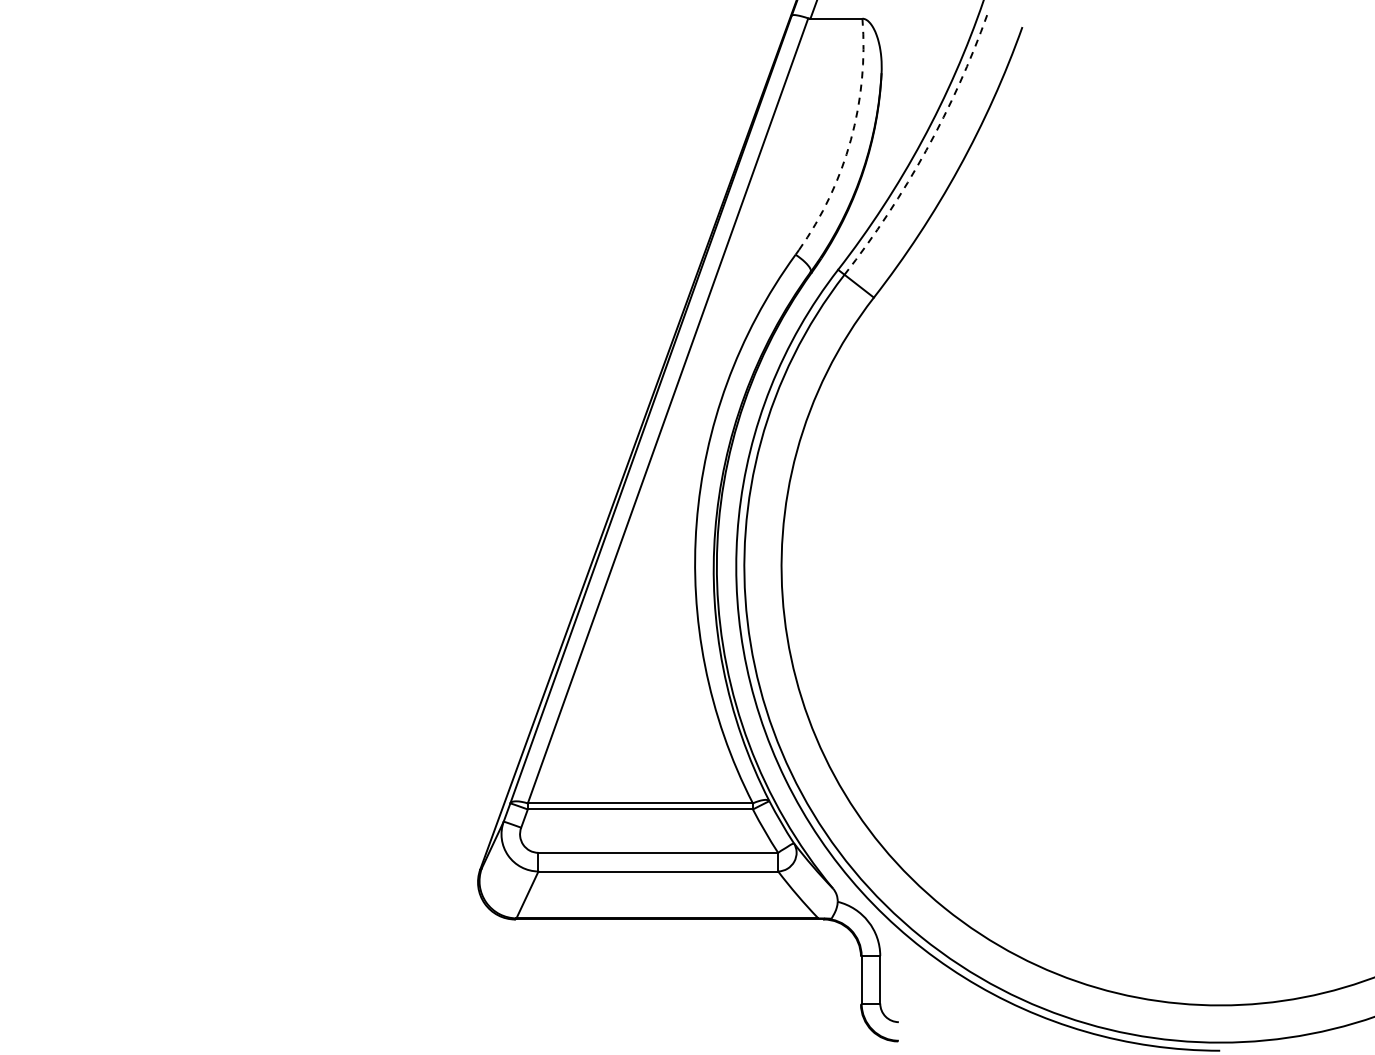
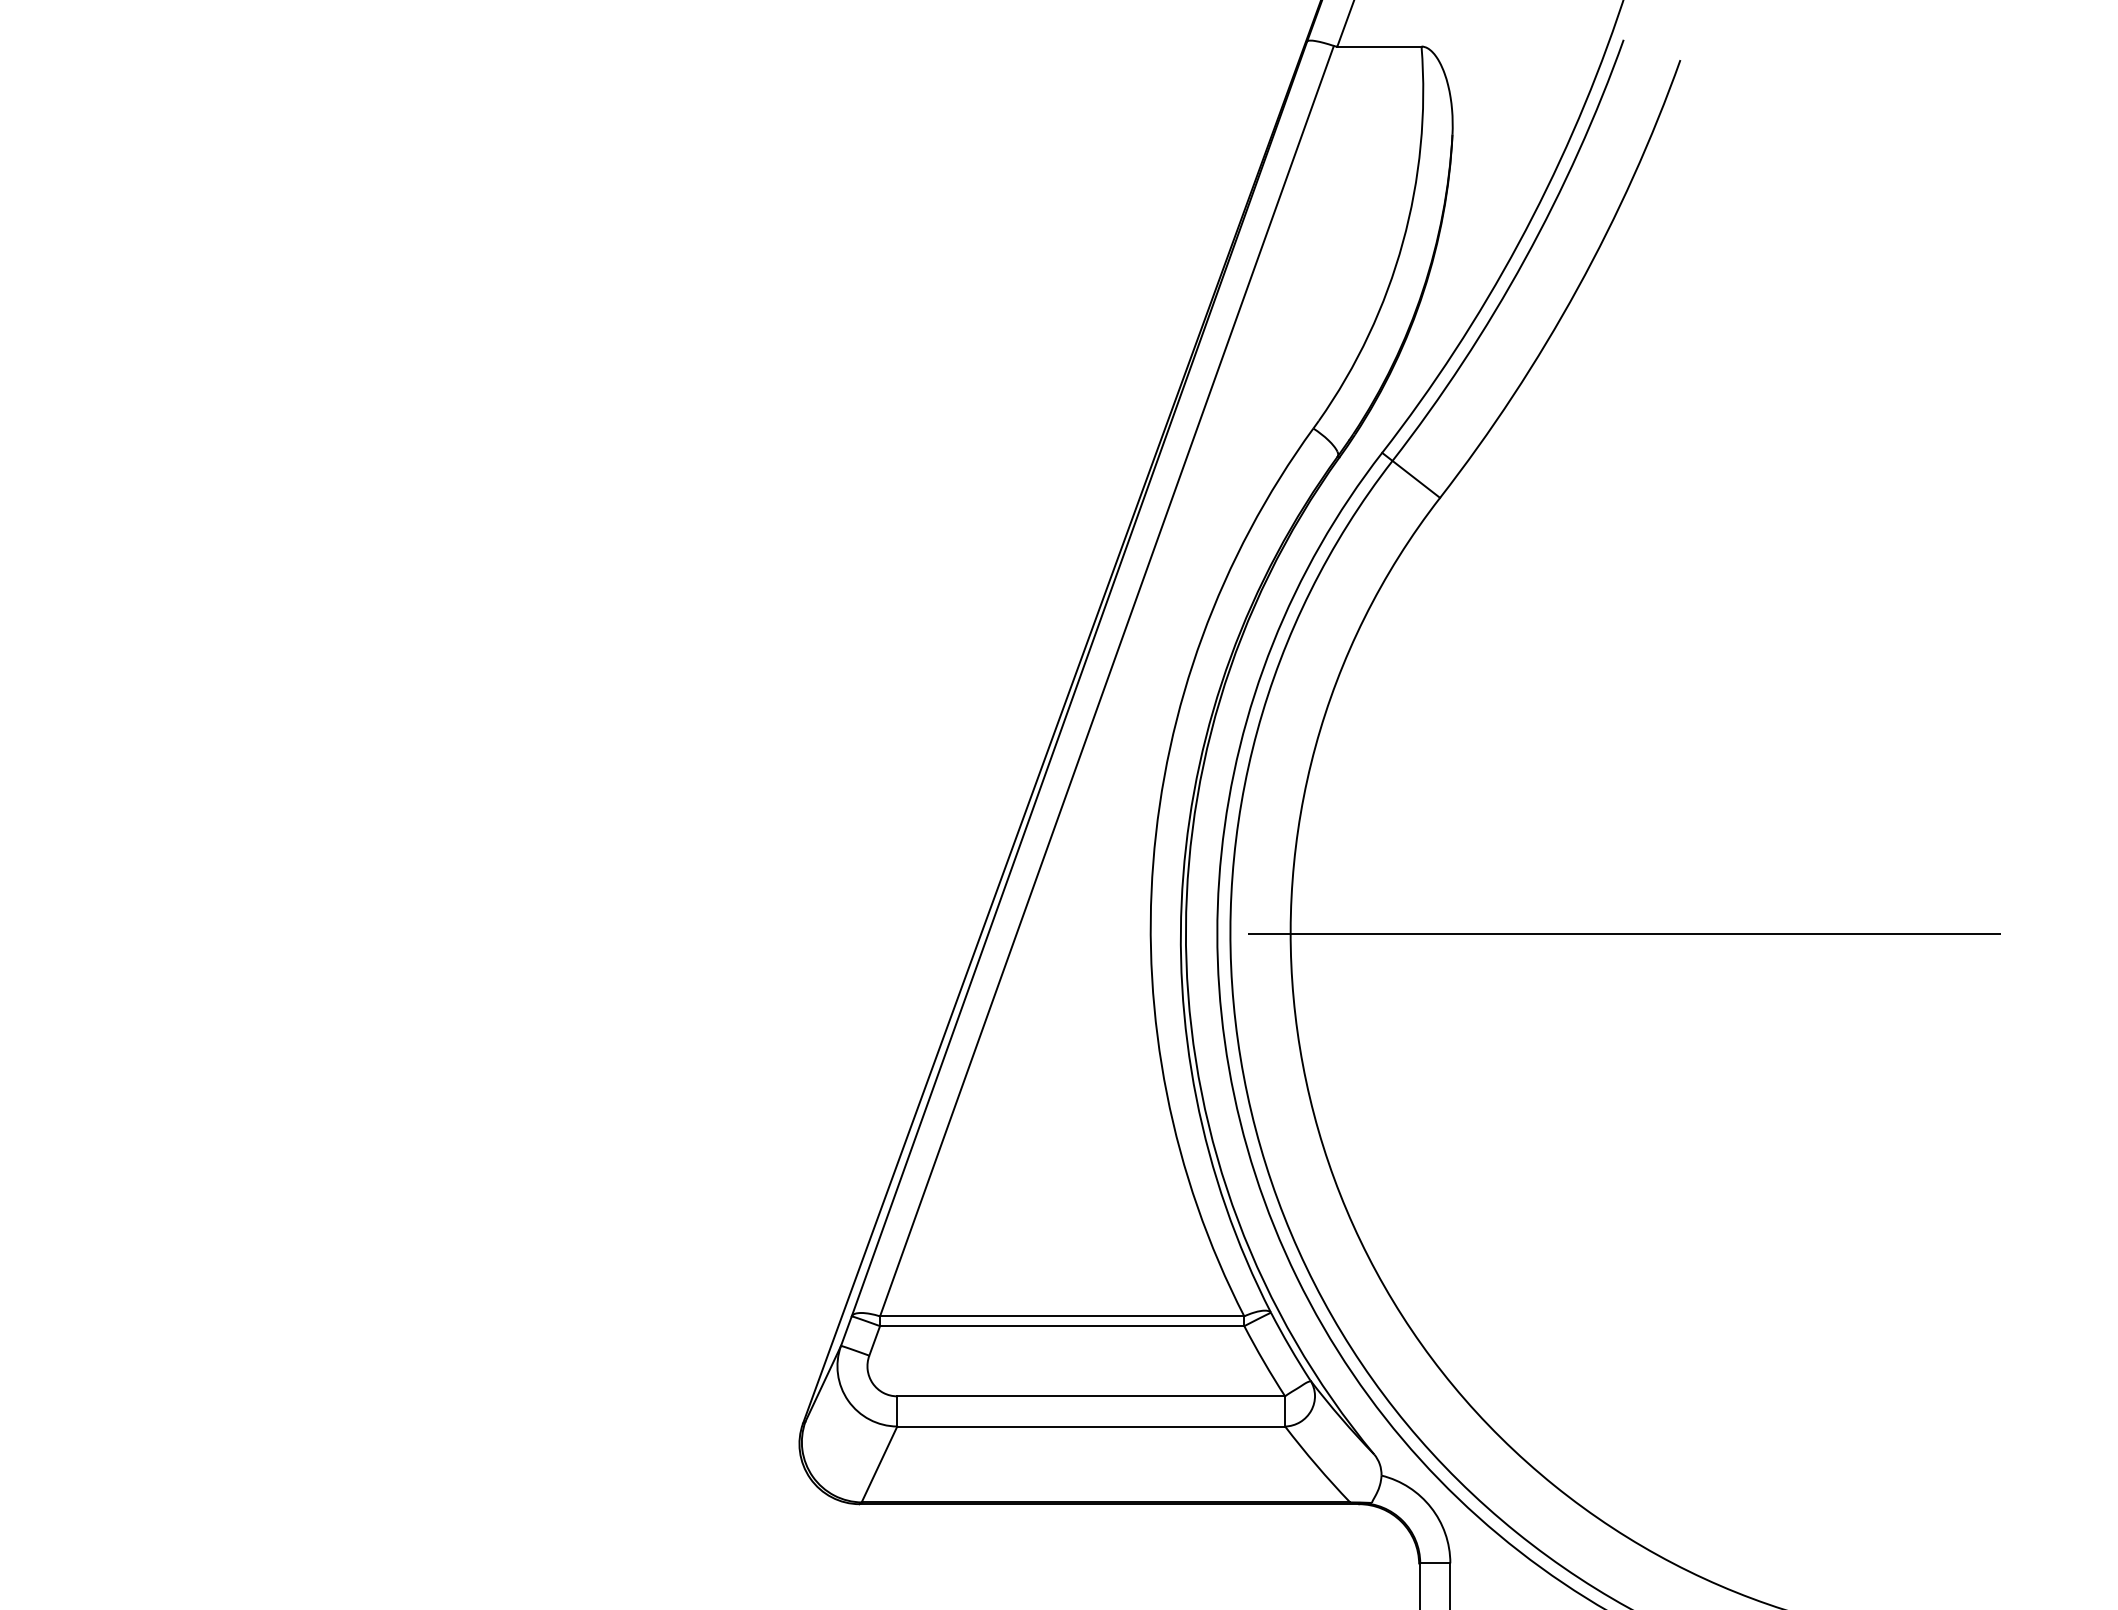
arc: (850, 139) -> (1402, 241), dashed -> solid
arc: (926, 150) -> (1525, 259), dashed -> solid
line: (987, 566) -> (1623, 932), added

